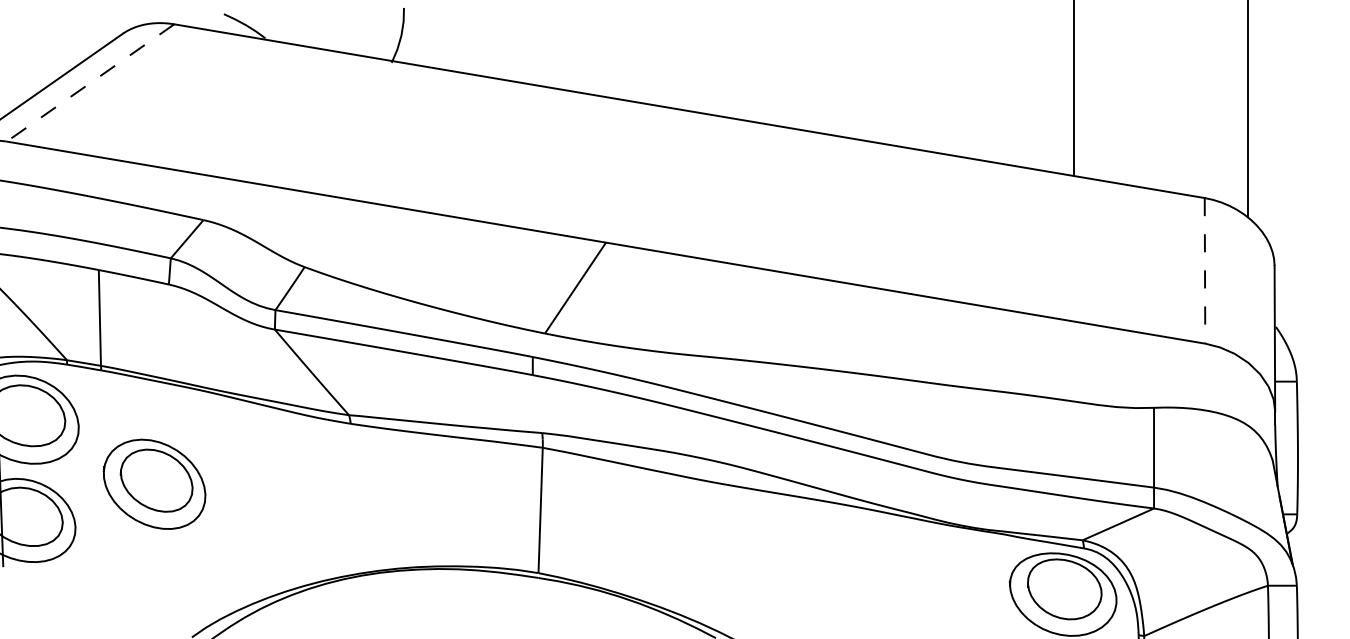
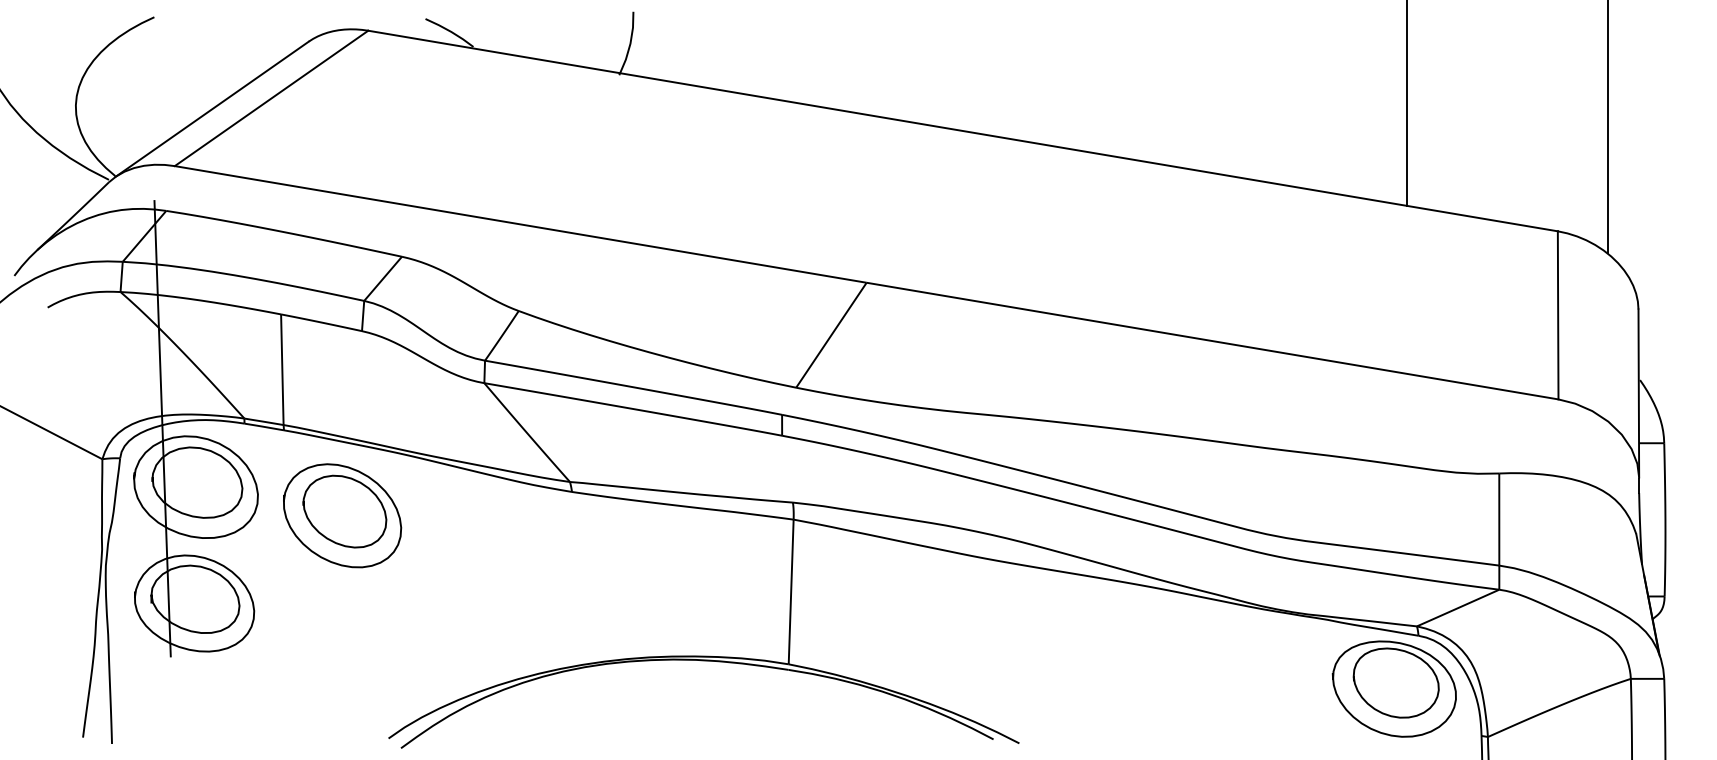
line: (90, 83) -> (271, 98), dashed -> solid
line: (1205, 270) -> (1558, 315), dashed -> solid
part: (154, 484) -> (342, 515), moved

